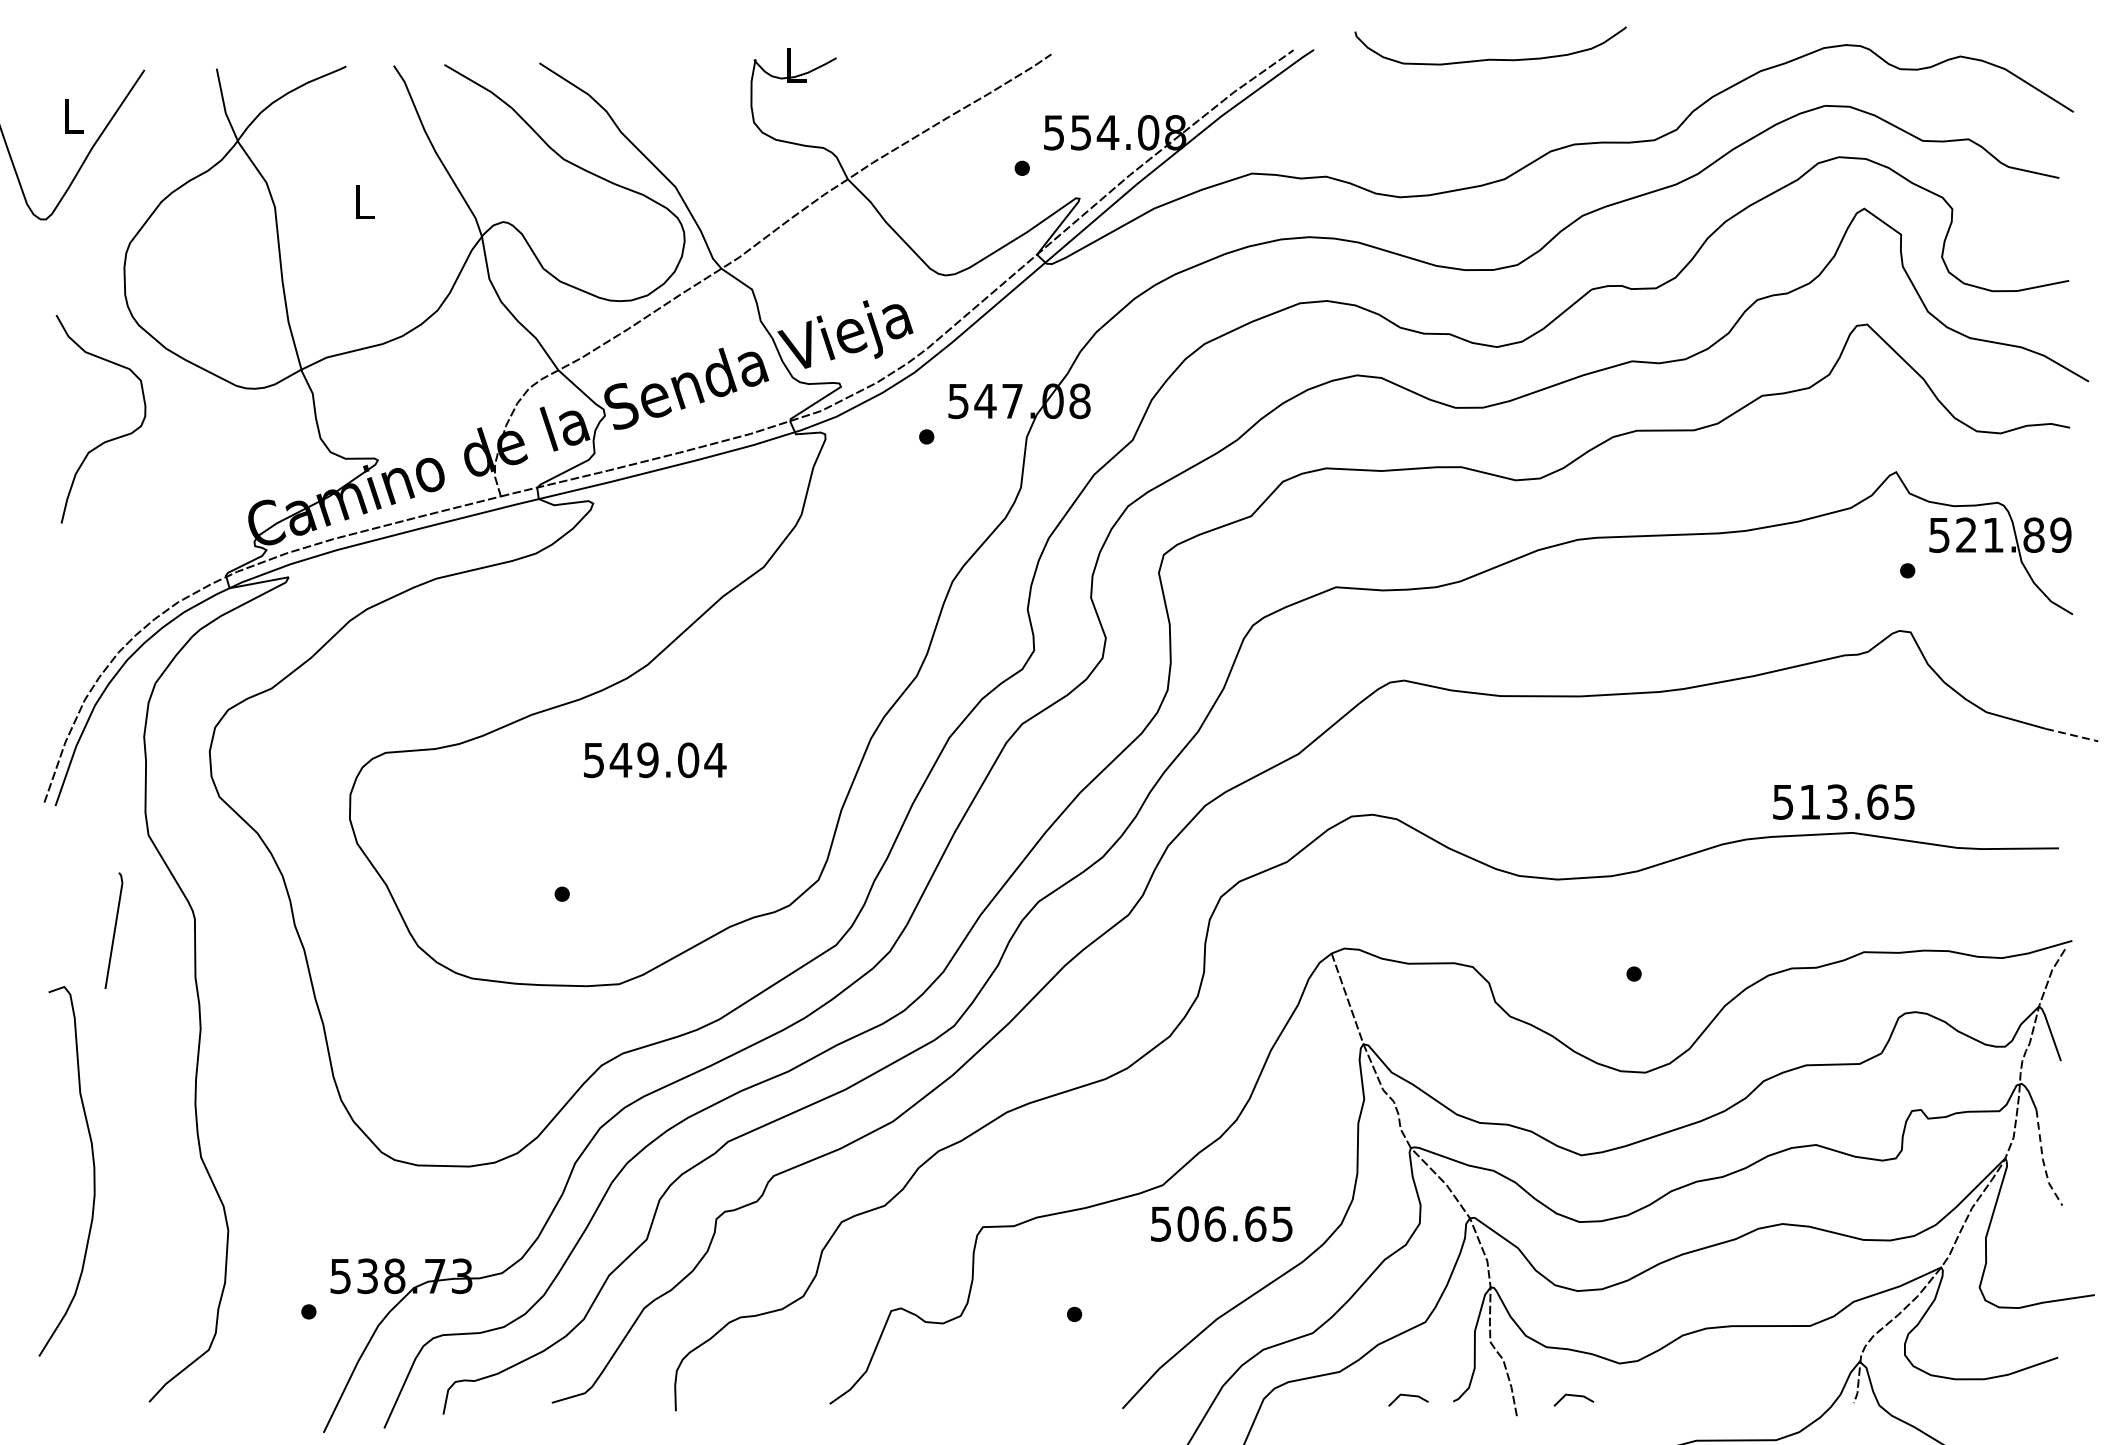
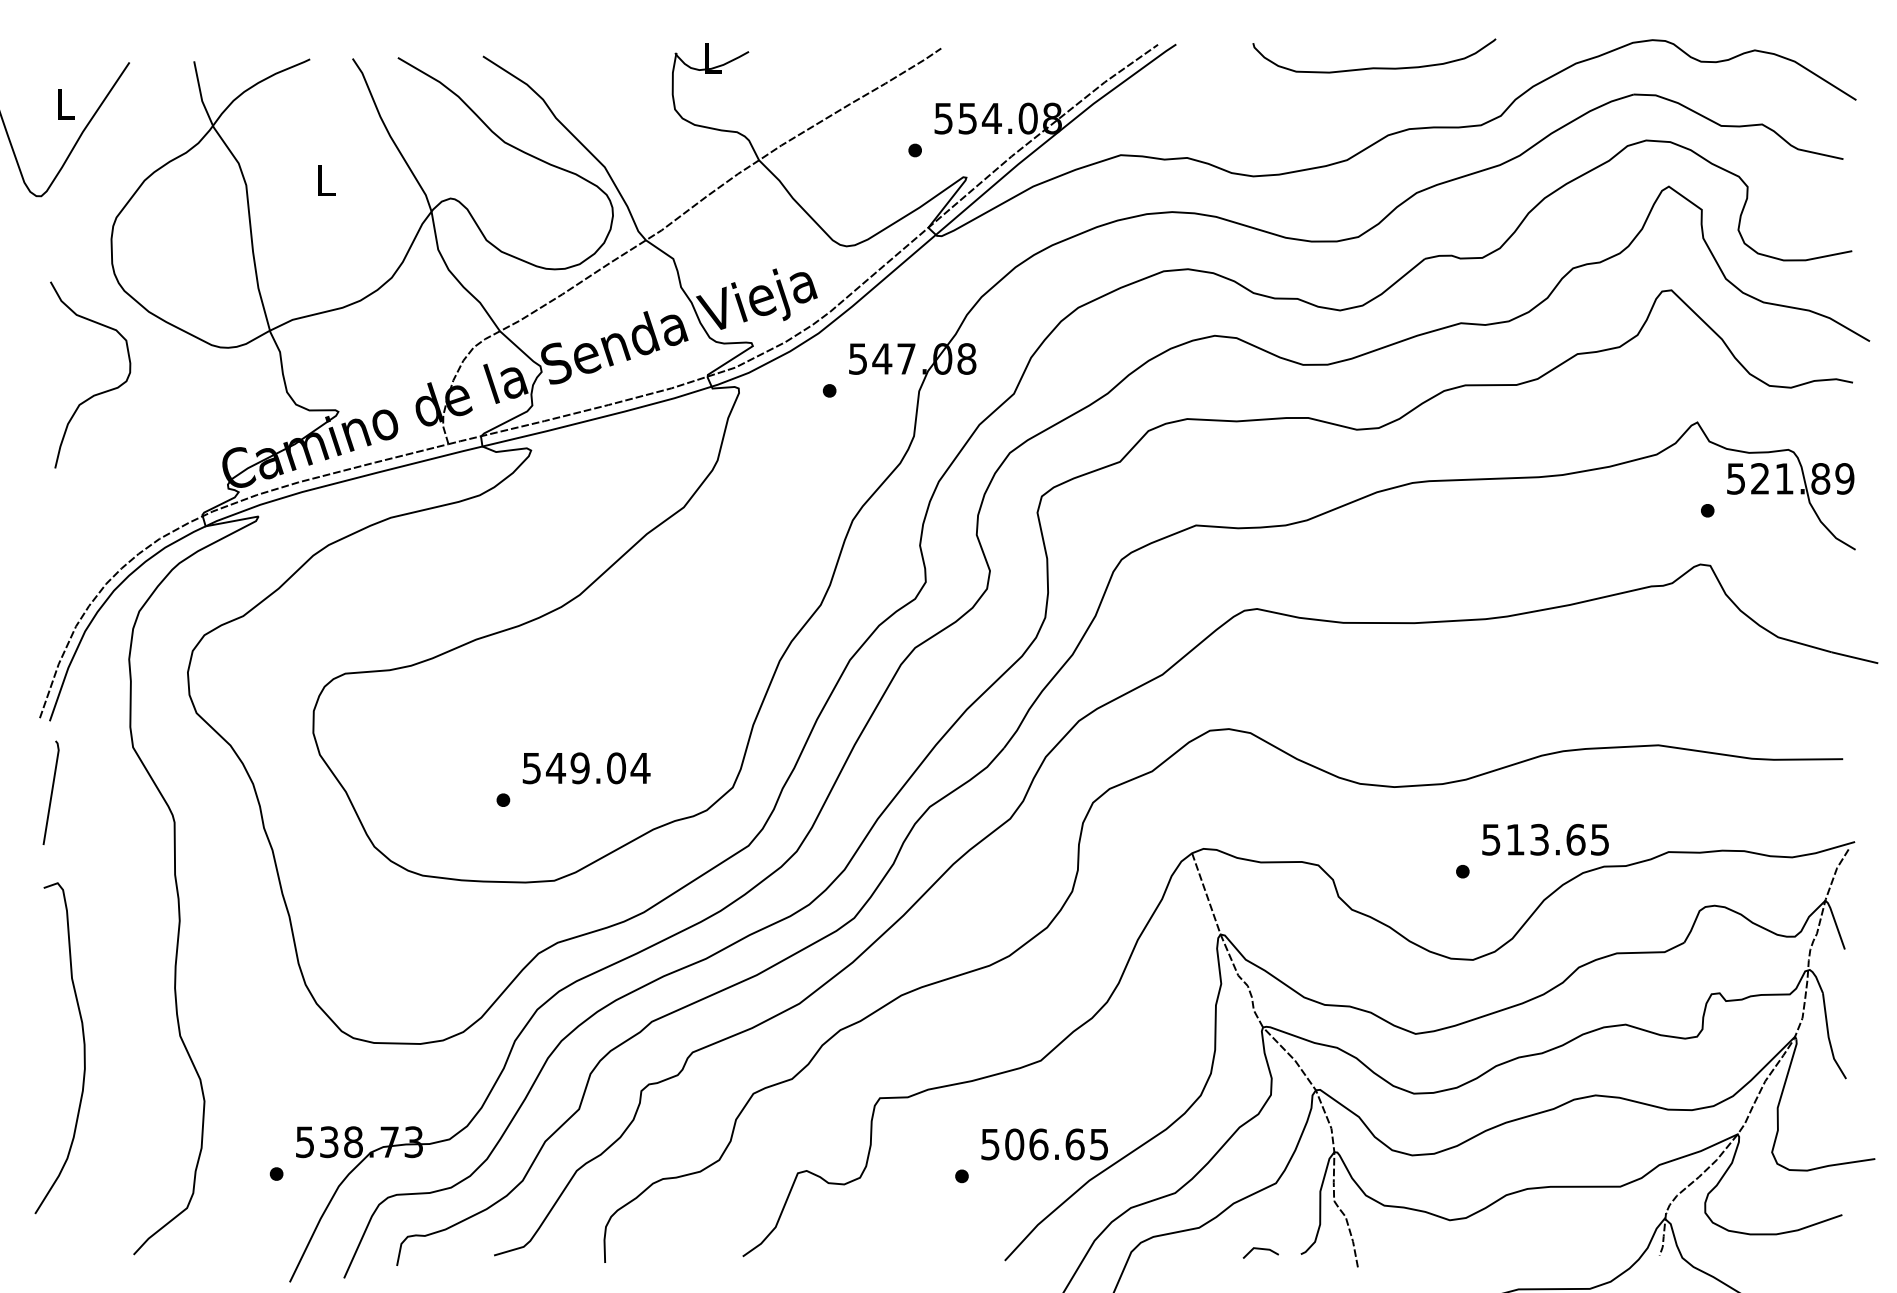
curve: (1490, 58) -> (1374, 67), moved
line: (2071, 734) -> (1854, 657), dashed -> solid
text: (655, 760) -> (586, 768), moved
text: (1843, 801) -> (1545, 839), moved
line: (114, 930) -> (51, 792), moved
line: (2042, 1160) -> (1828, 1038), dashed -> solid
text: (1221, 1224) -> (1044, 1144), moved
line: (1573, 1396) -> (1408, 1249), removed

